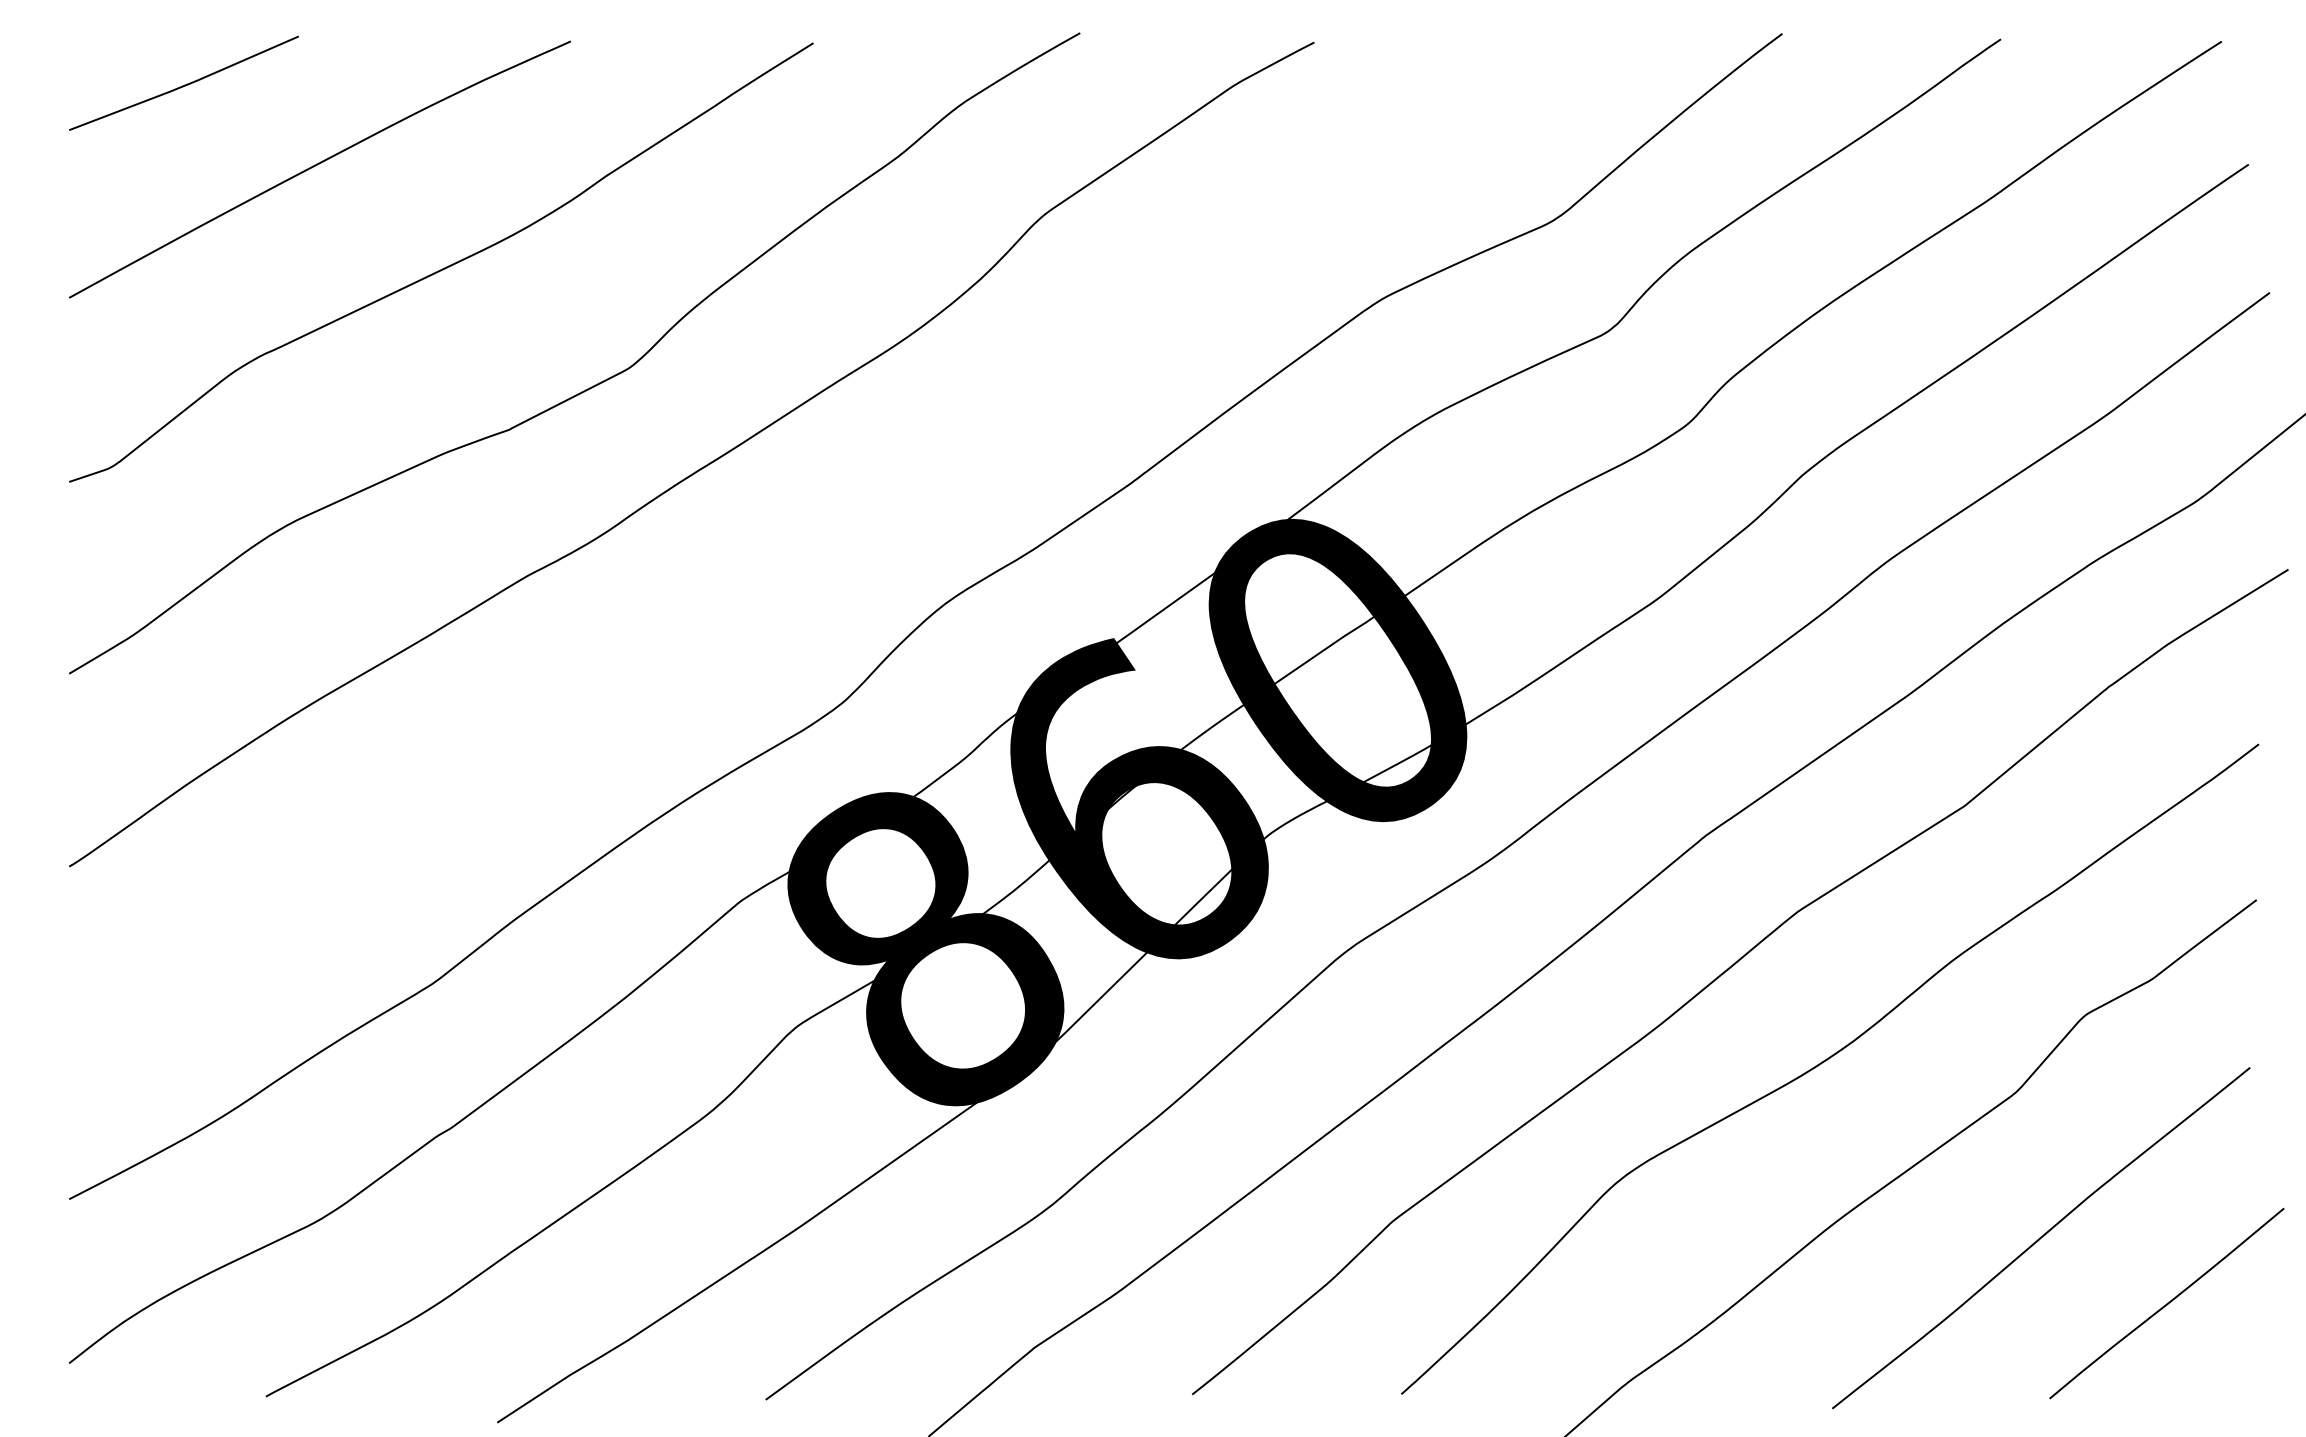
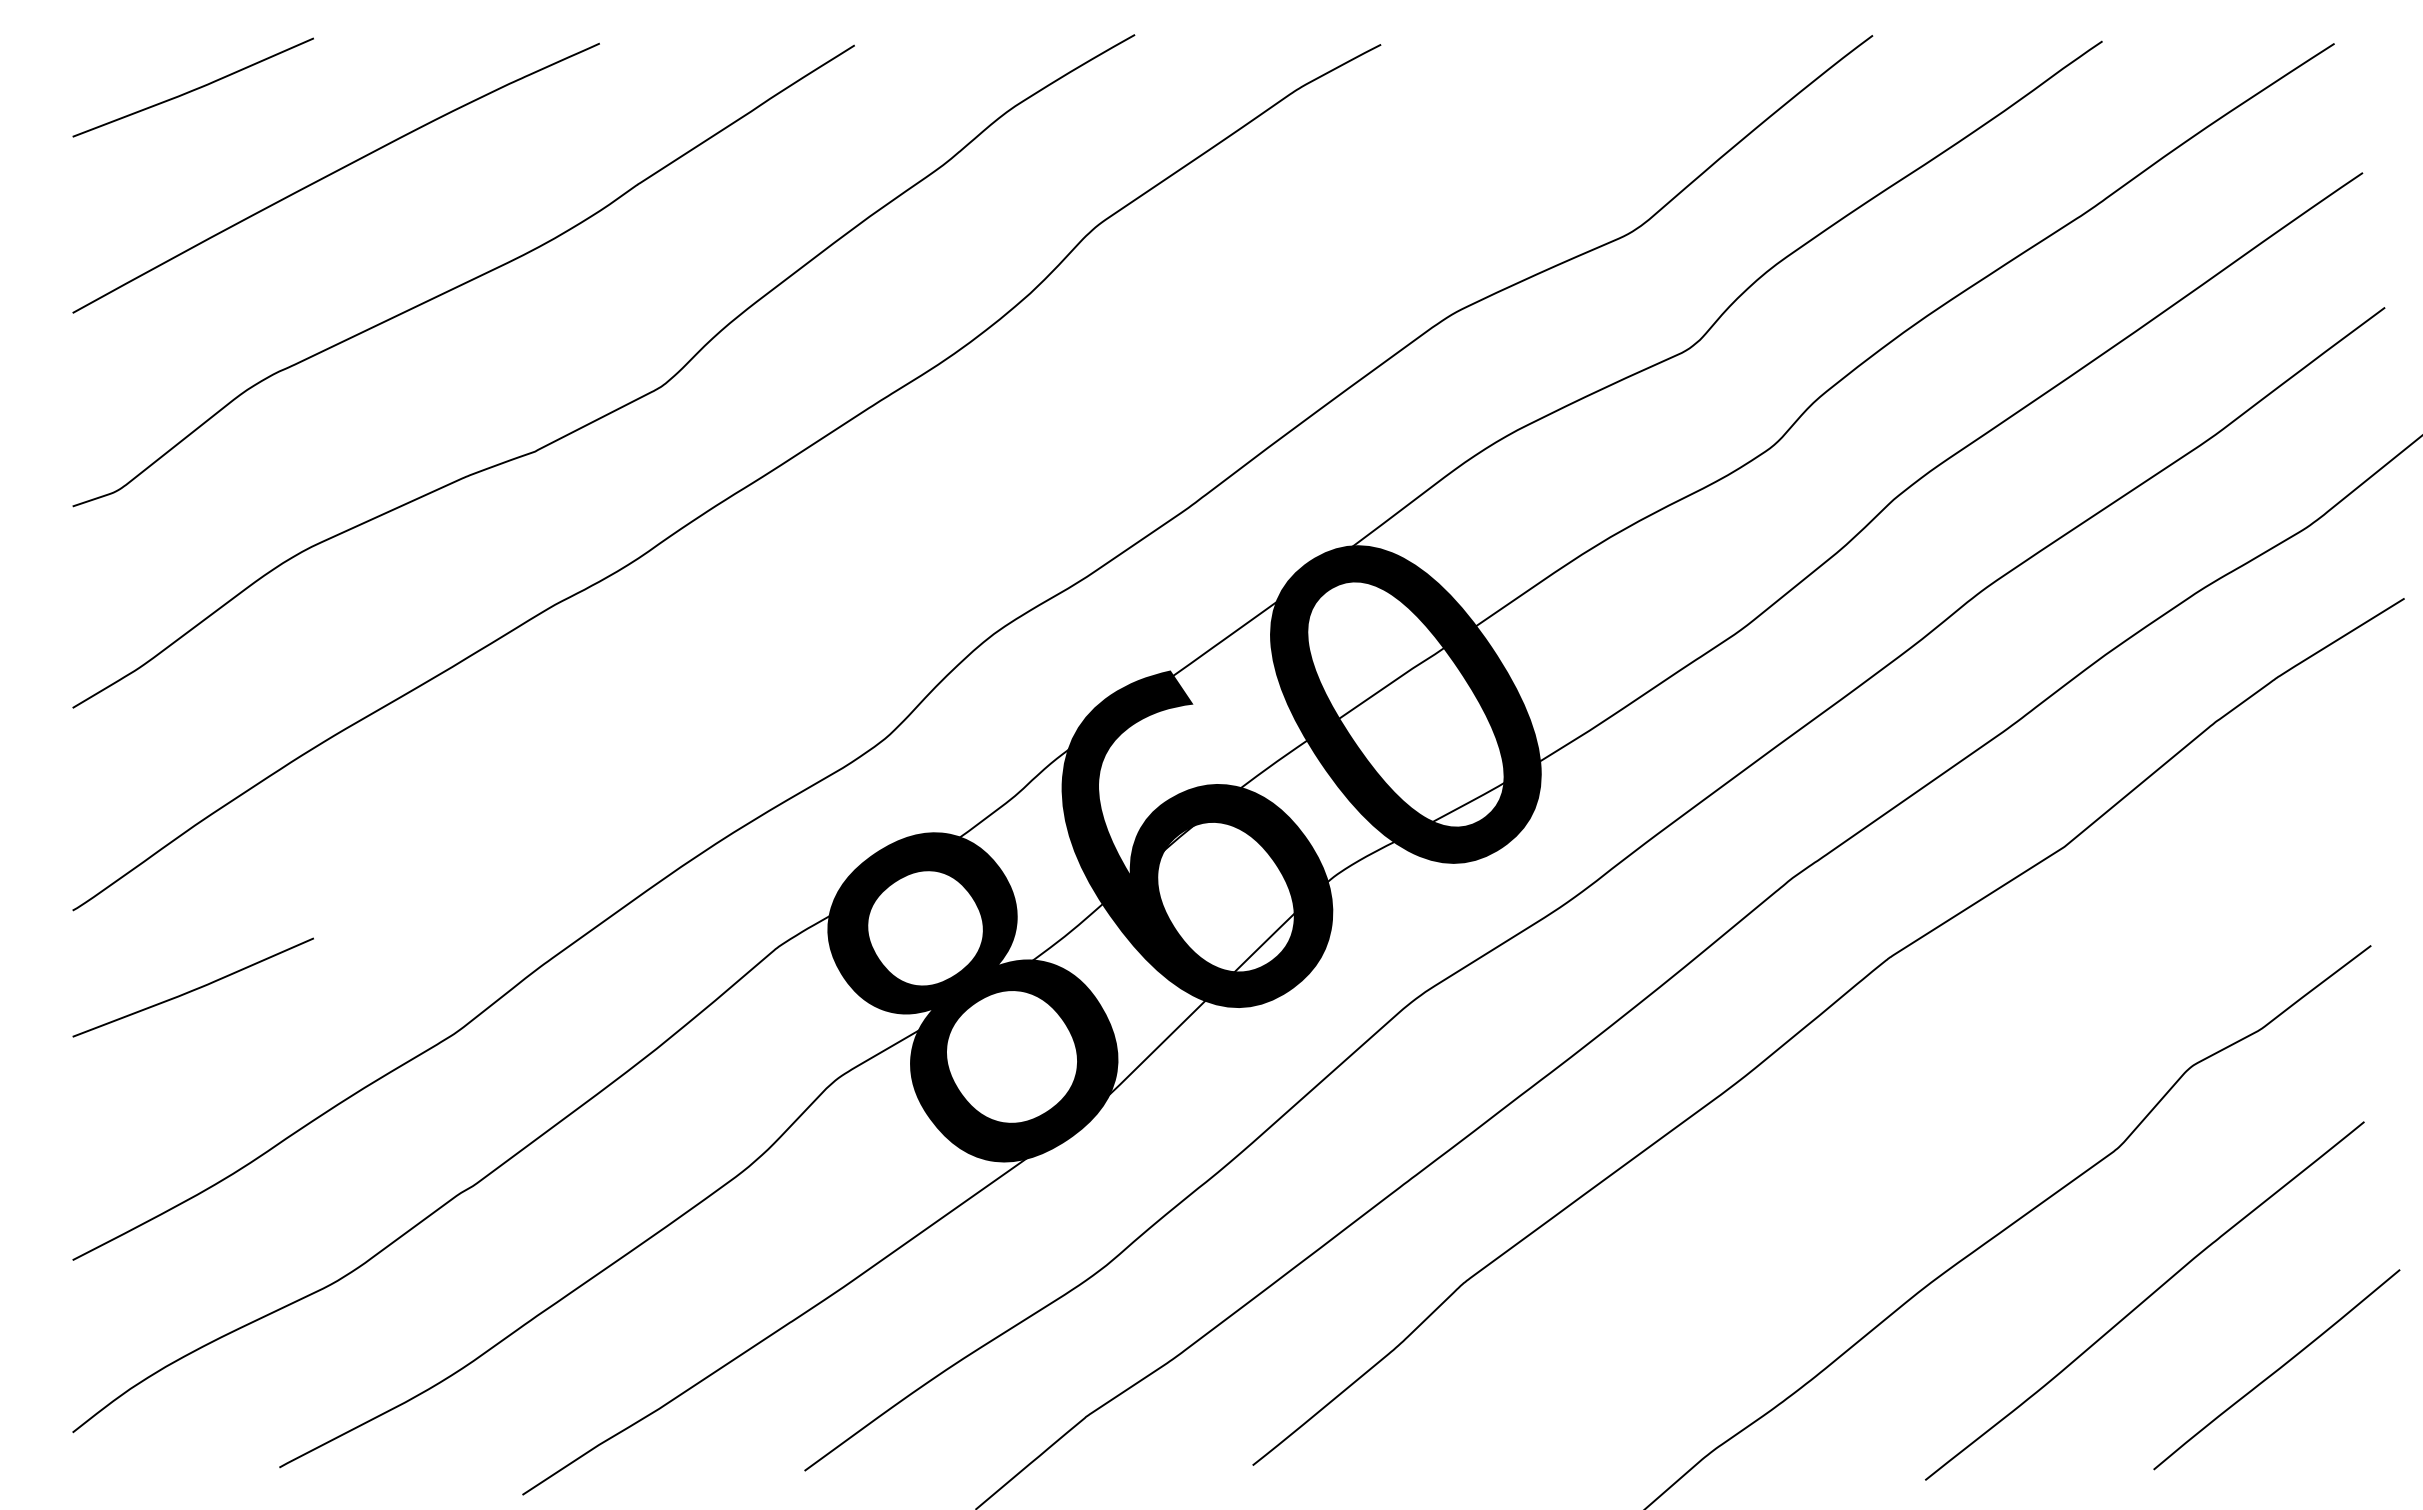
curve: (183, 941) -> (192, 989), added
curve: (1825, 1061) -> (1918, 1115), removed

